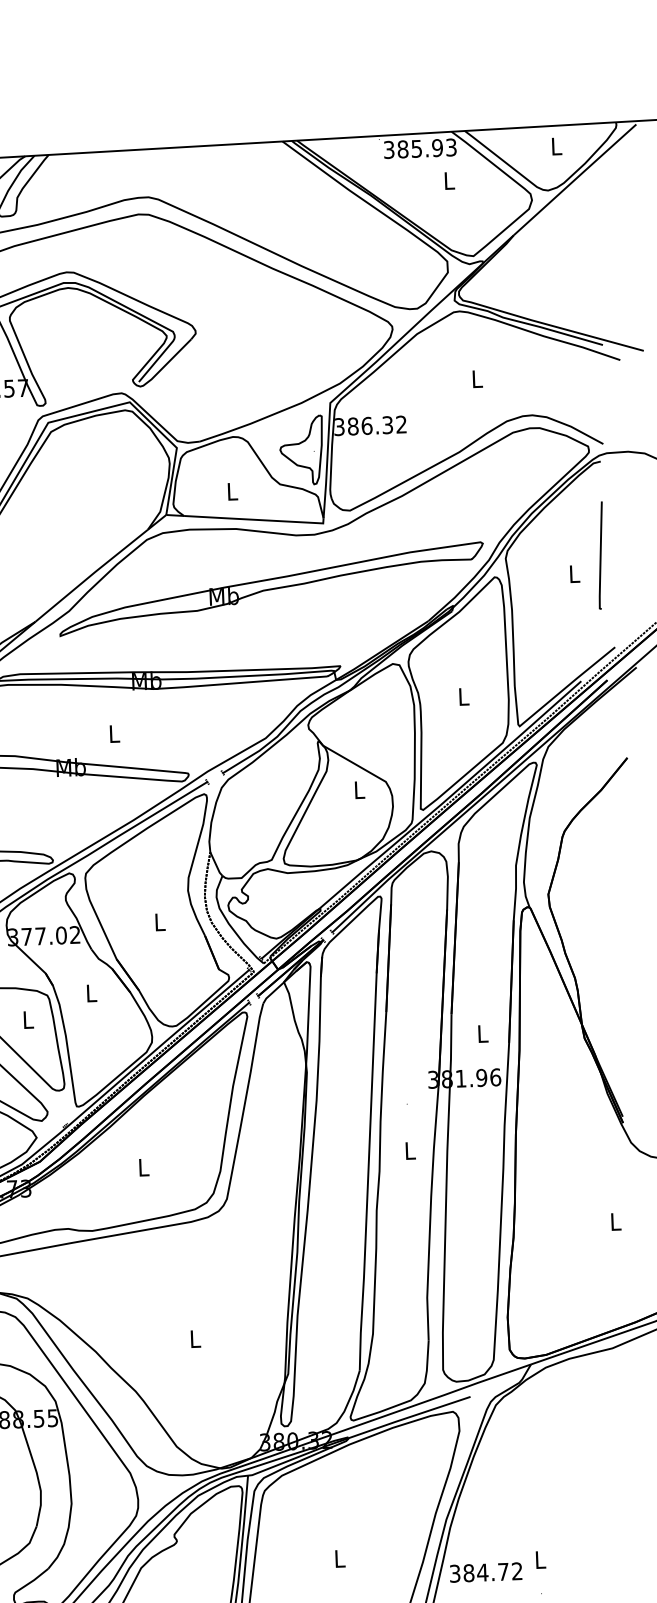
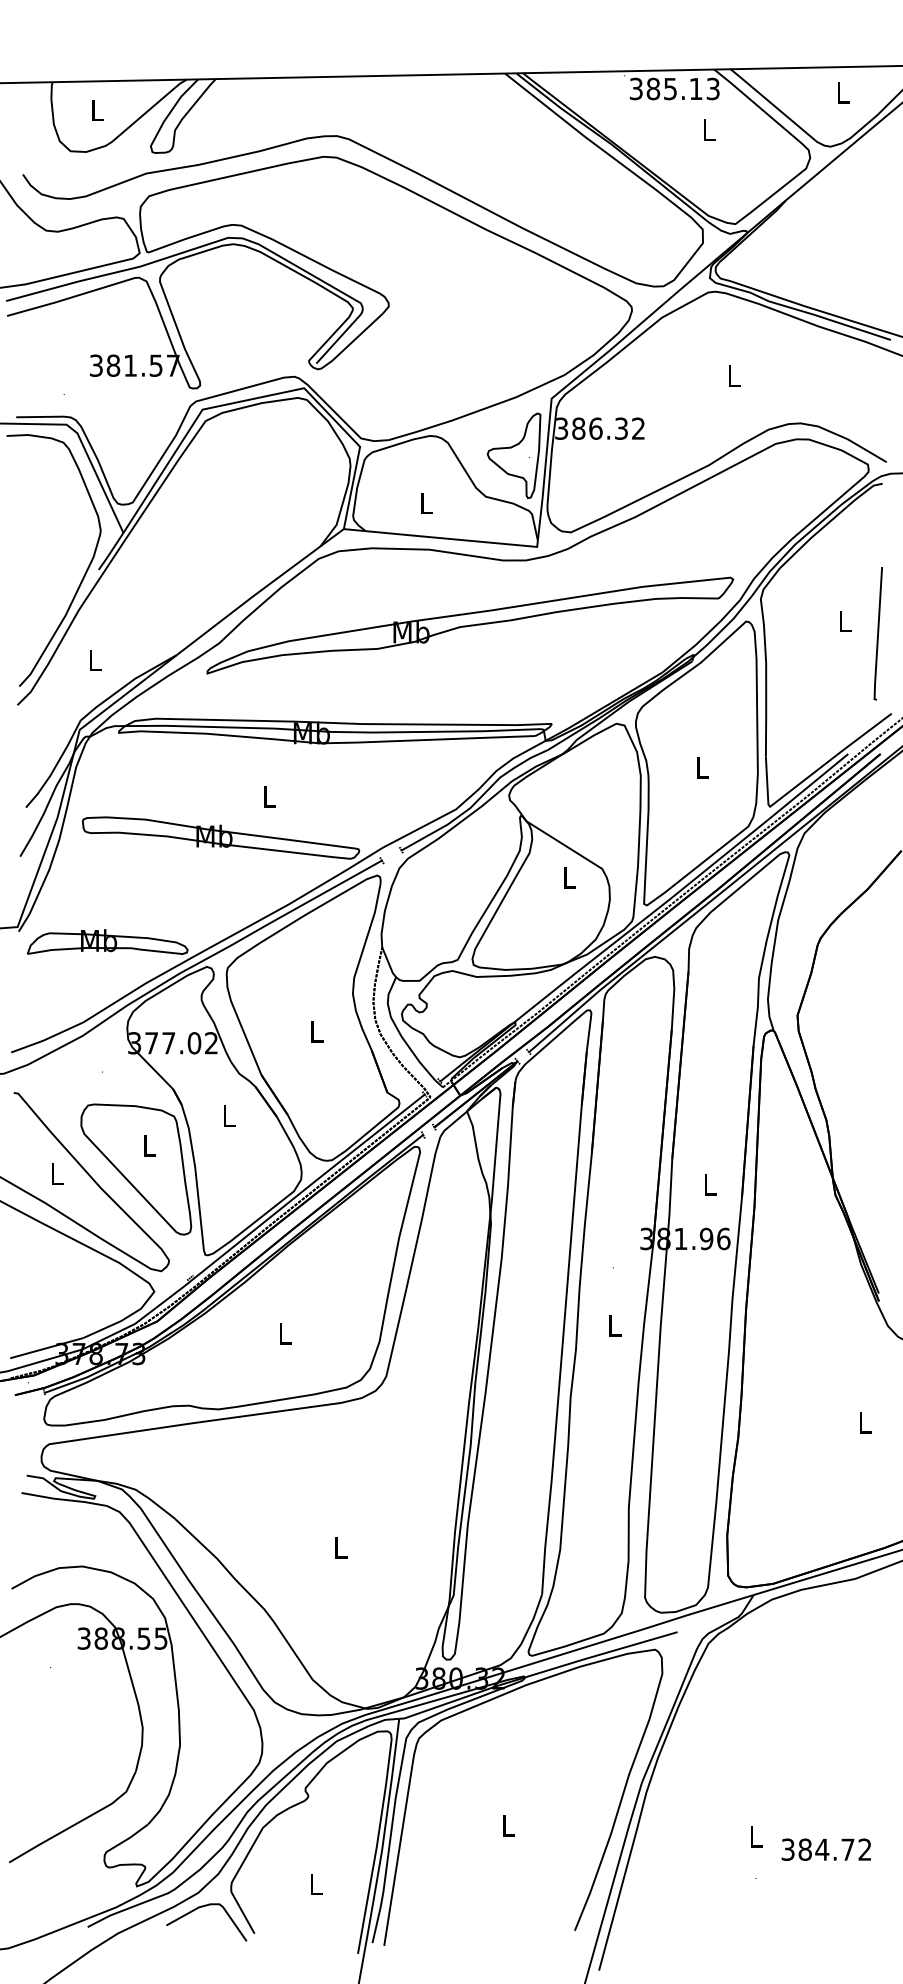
text: (437, 147) -> (695, 88), 385.93 -> 385.13
line: (600, 555) -> (877, 633), moved
text: (485, 1572) -> (825, 1849), moved

